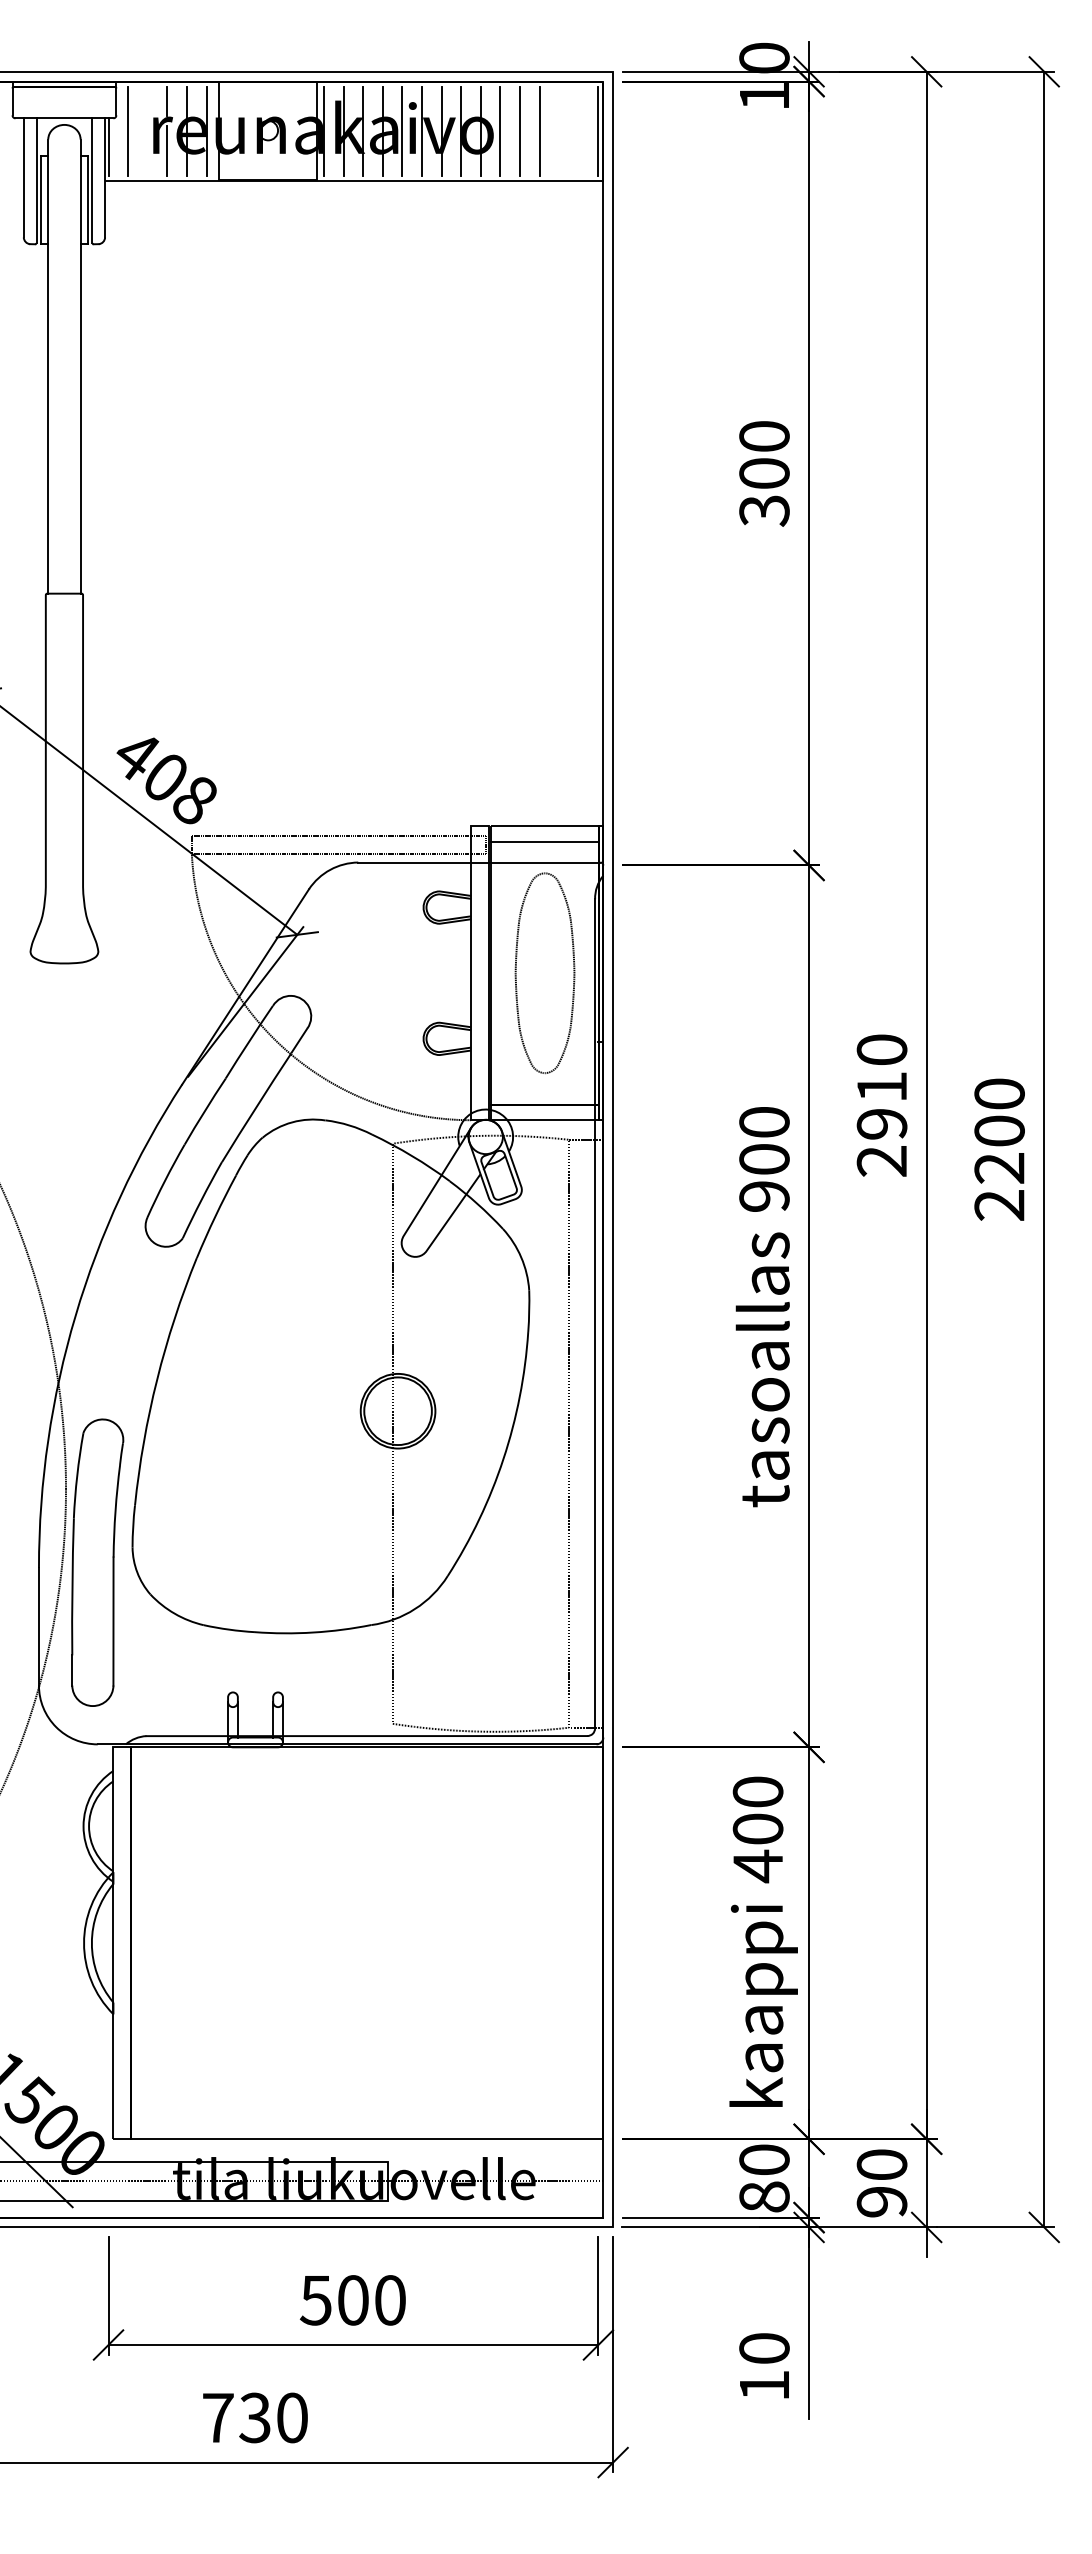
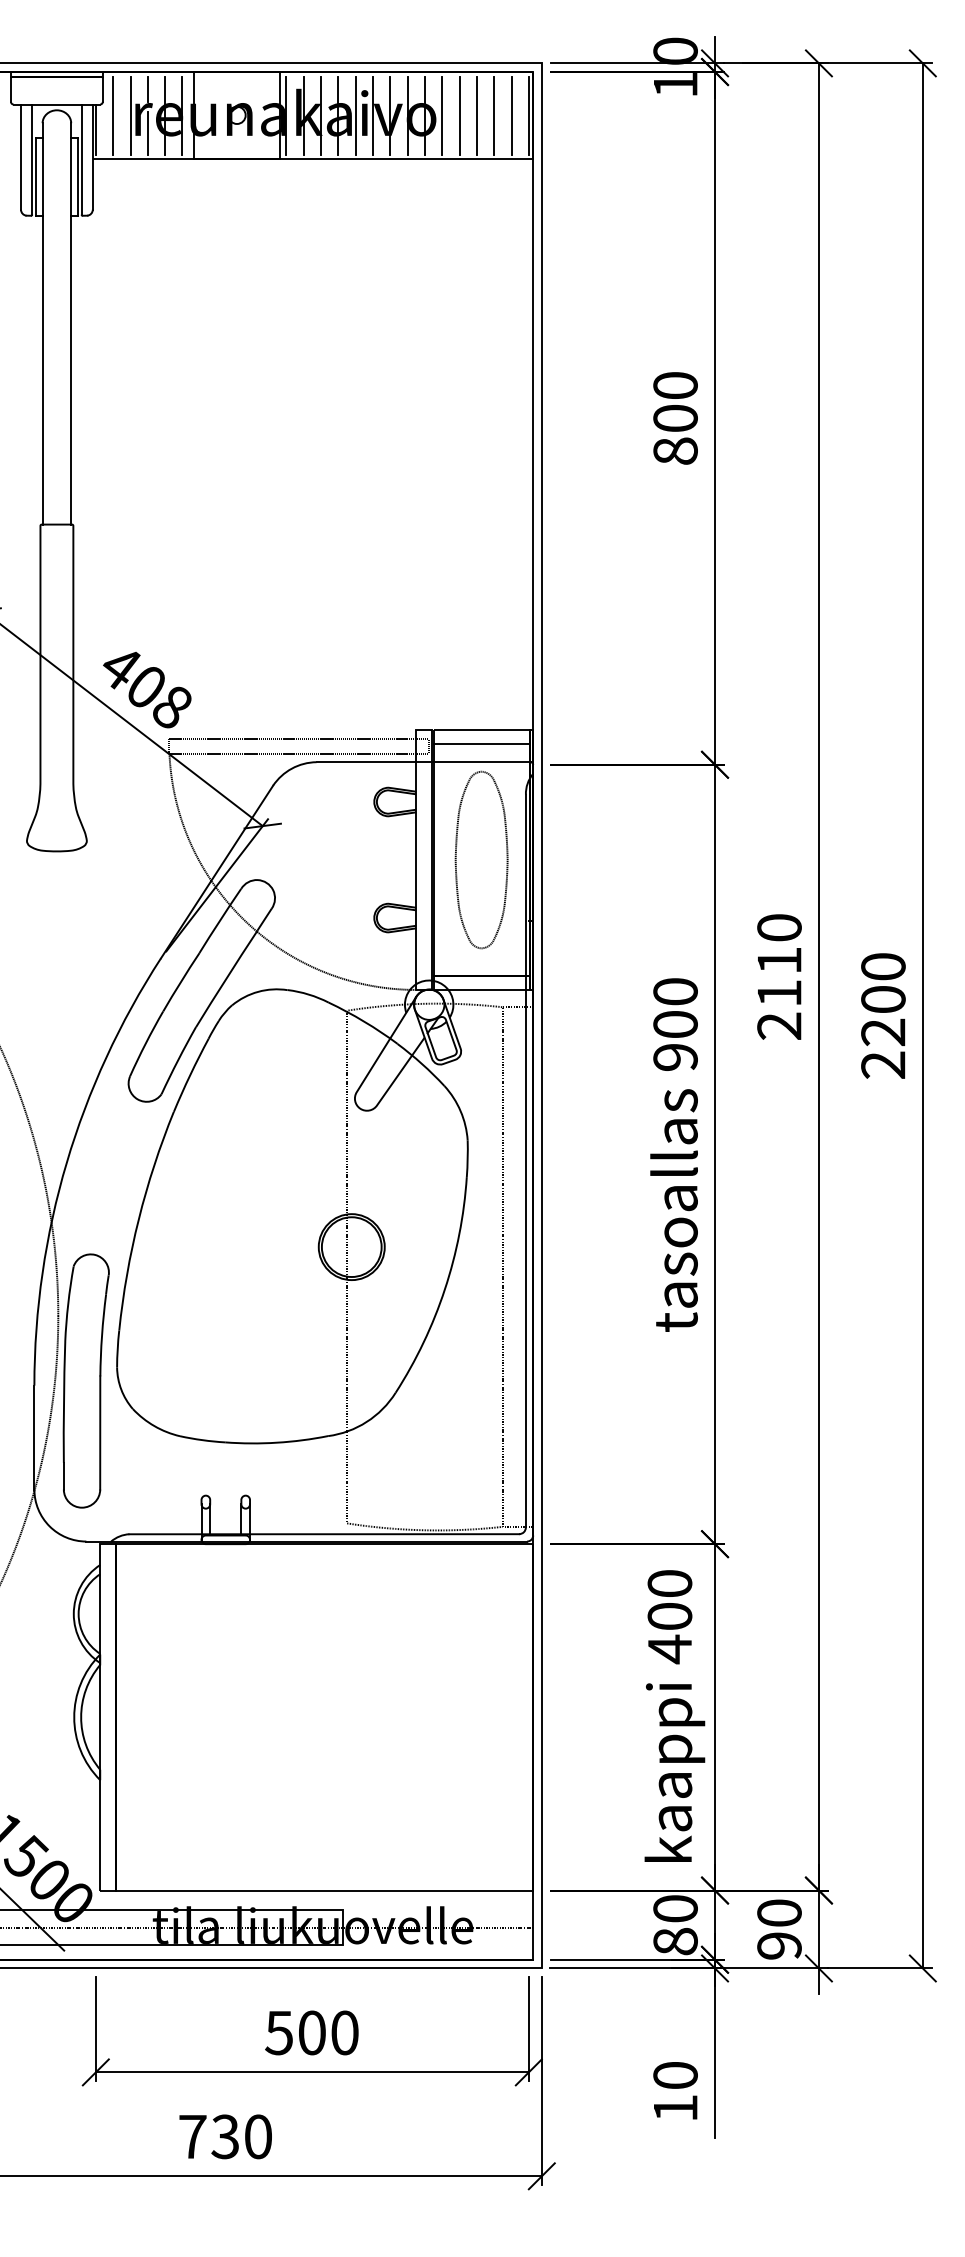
line: (147, 131) -> (130, 116), added
line: (559, 131) -> (494, 116), added
line: (578, 131) -> (511, 116), added
text: (764, 510) -> (675, 451), 300 -> 800
text: (882, 1124) -> (779, 993), 2910 -> 2110

